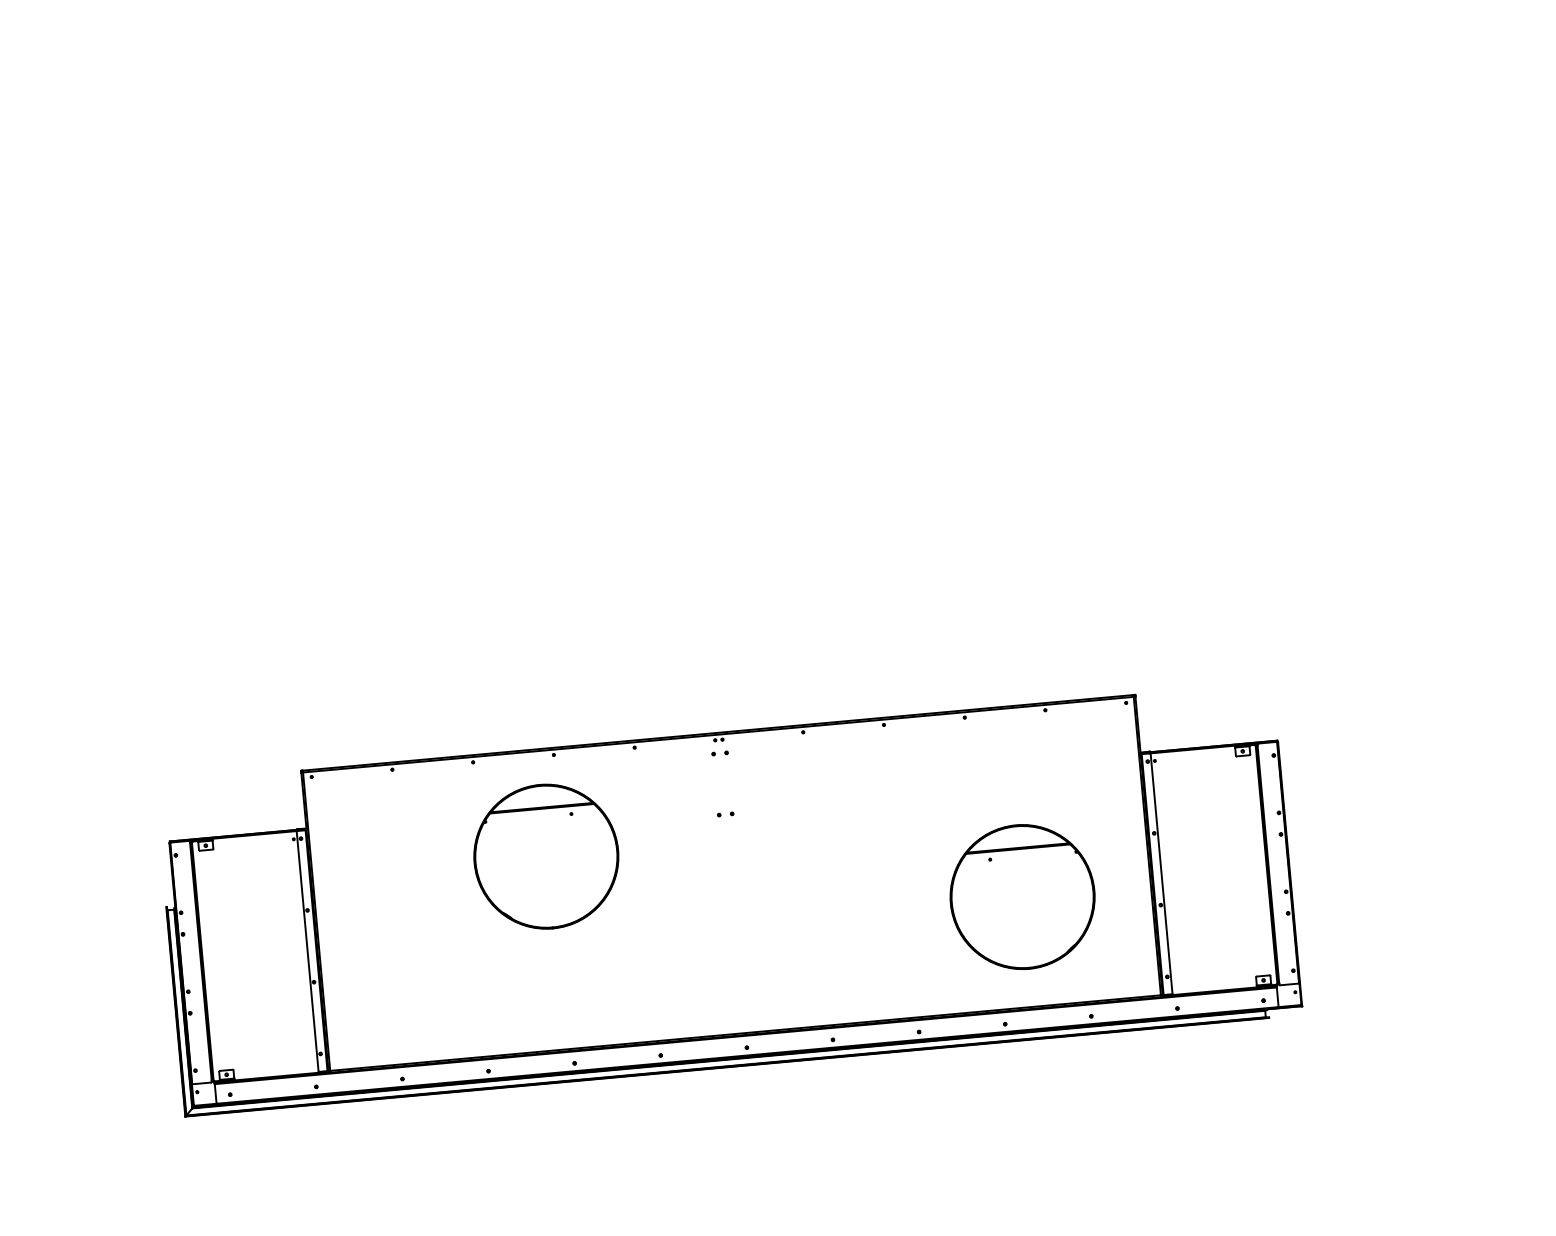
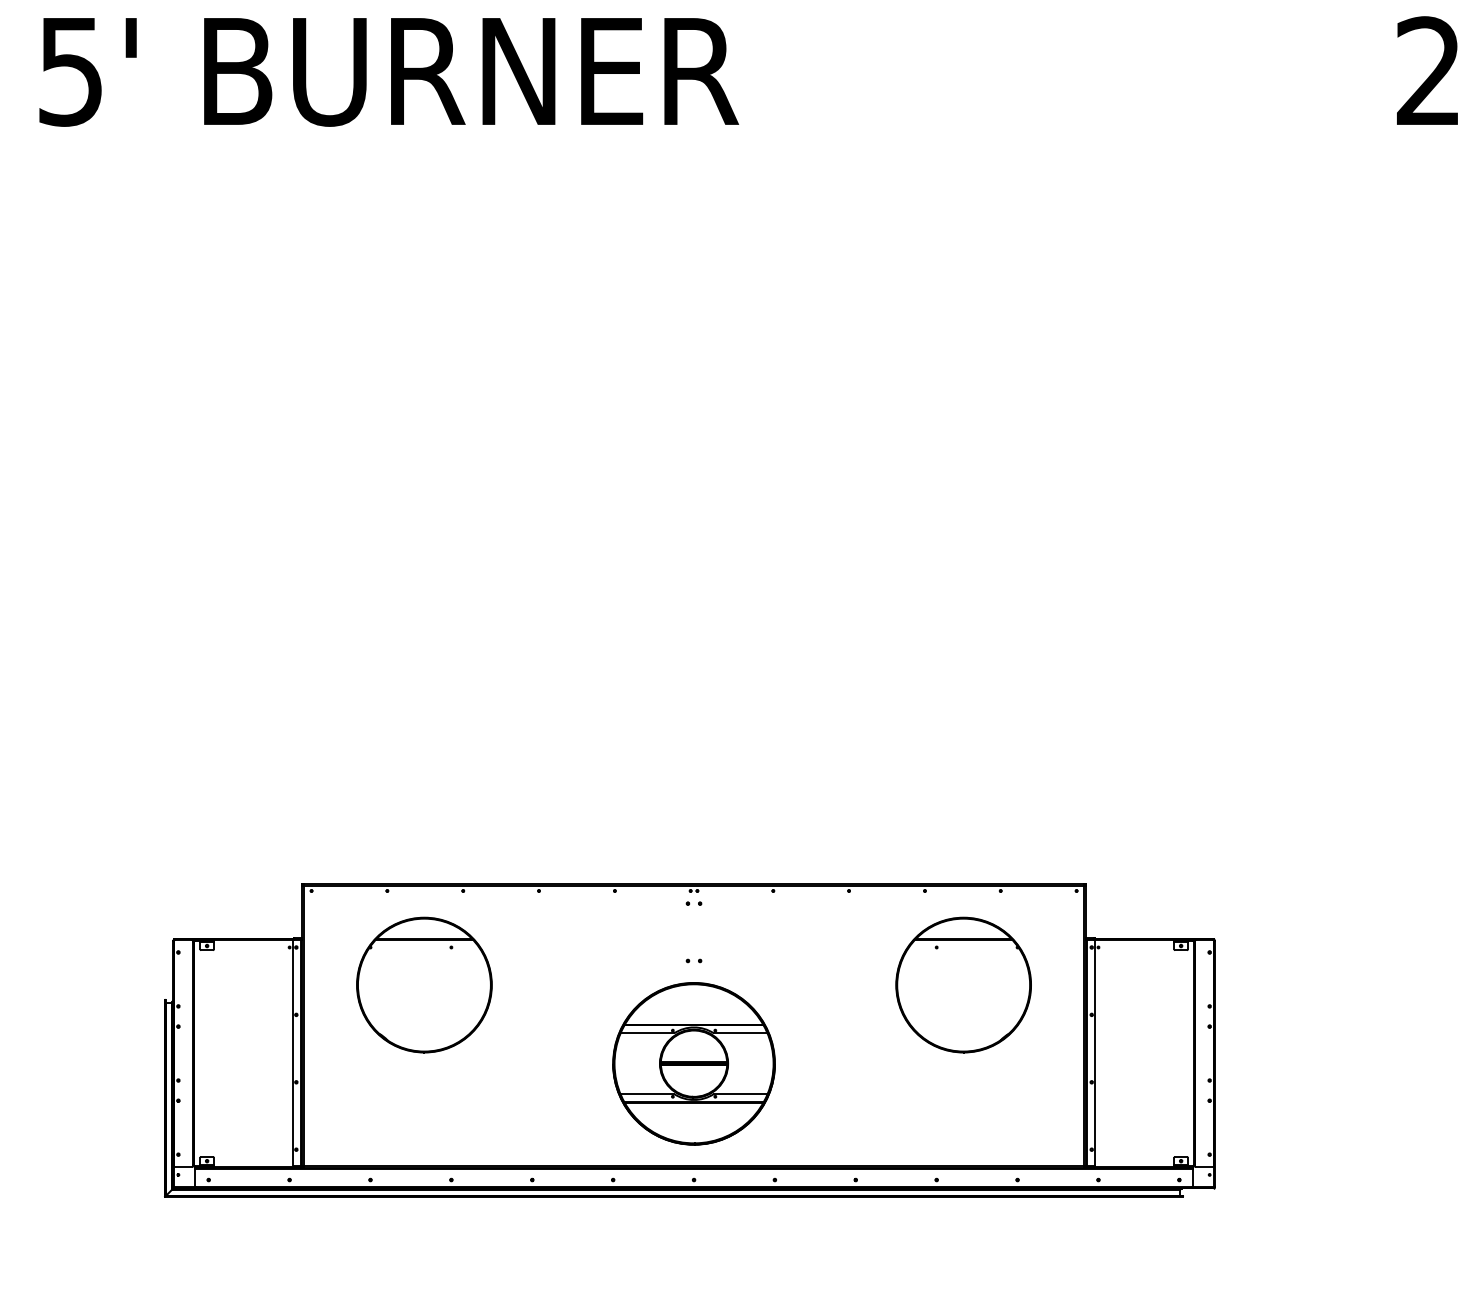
part: (546, 856) -> (424, 984), moved
part: (1022, 896) -> (963, 984), moved
part: (735, 923) -> (693, 1063), added

